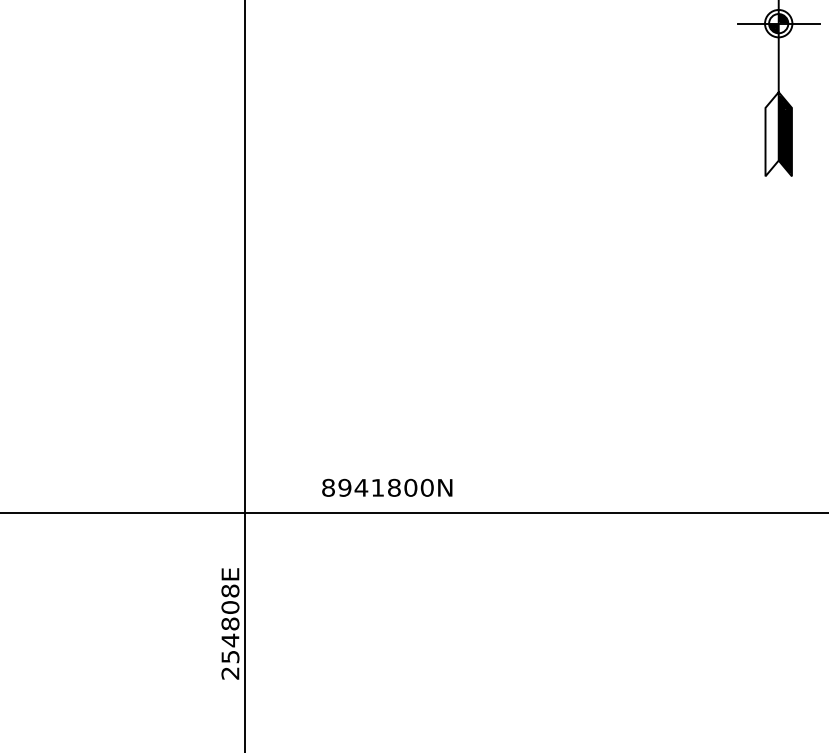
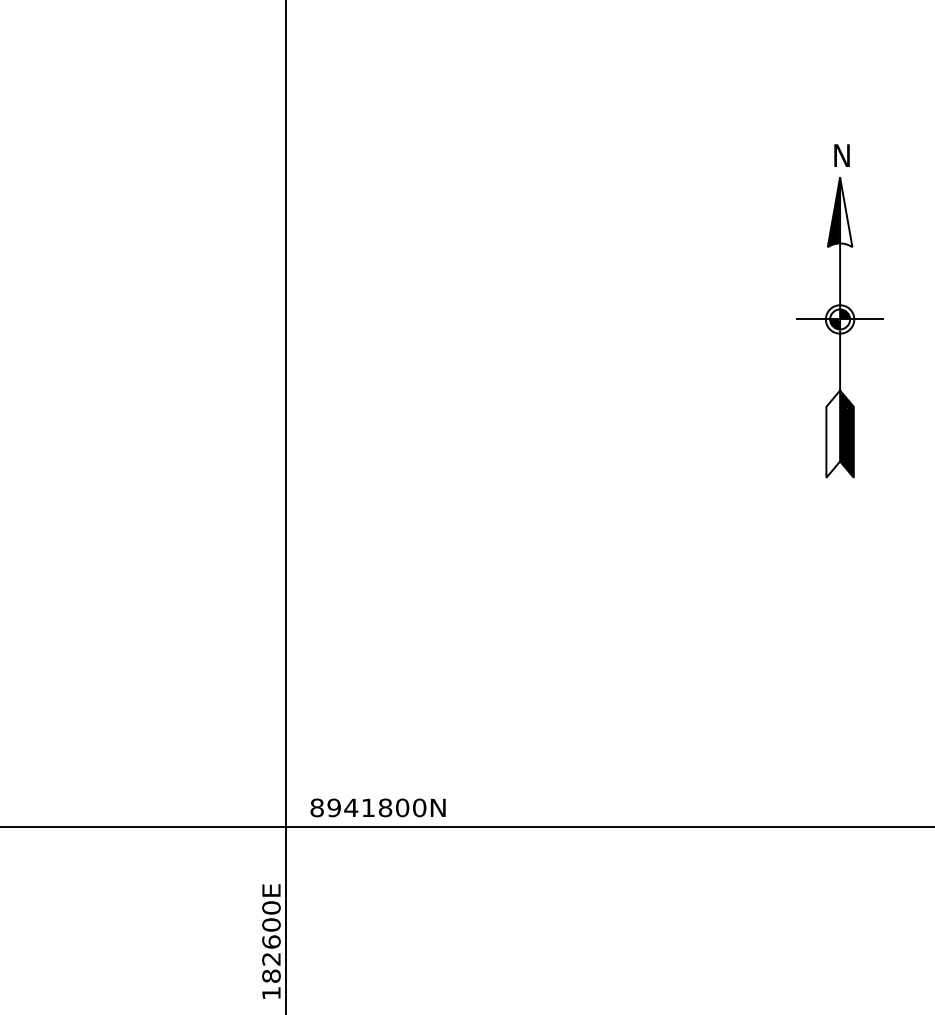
text: (386, 487) -> (377, 807), moved
text: (230, 632) -> (271, 950), 254808E -> 182600E

